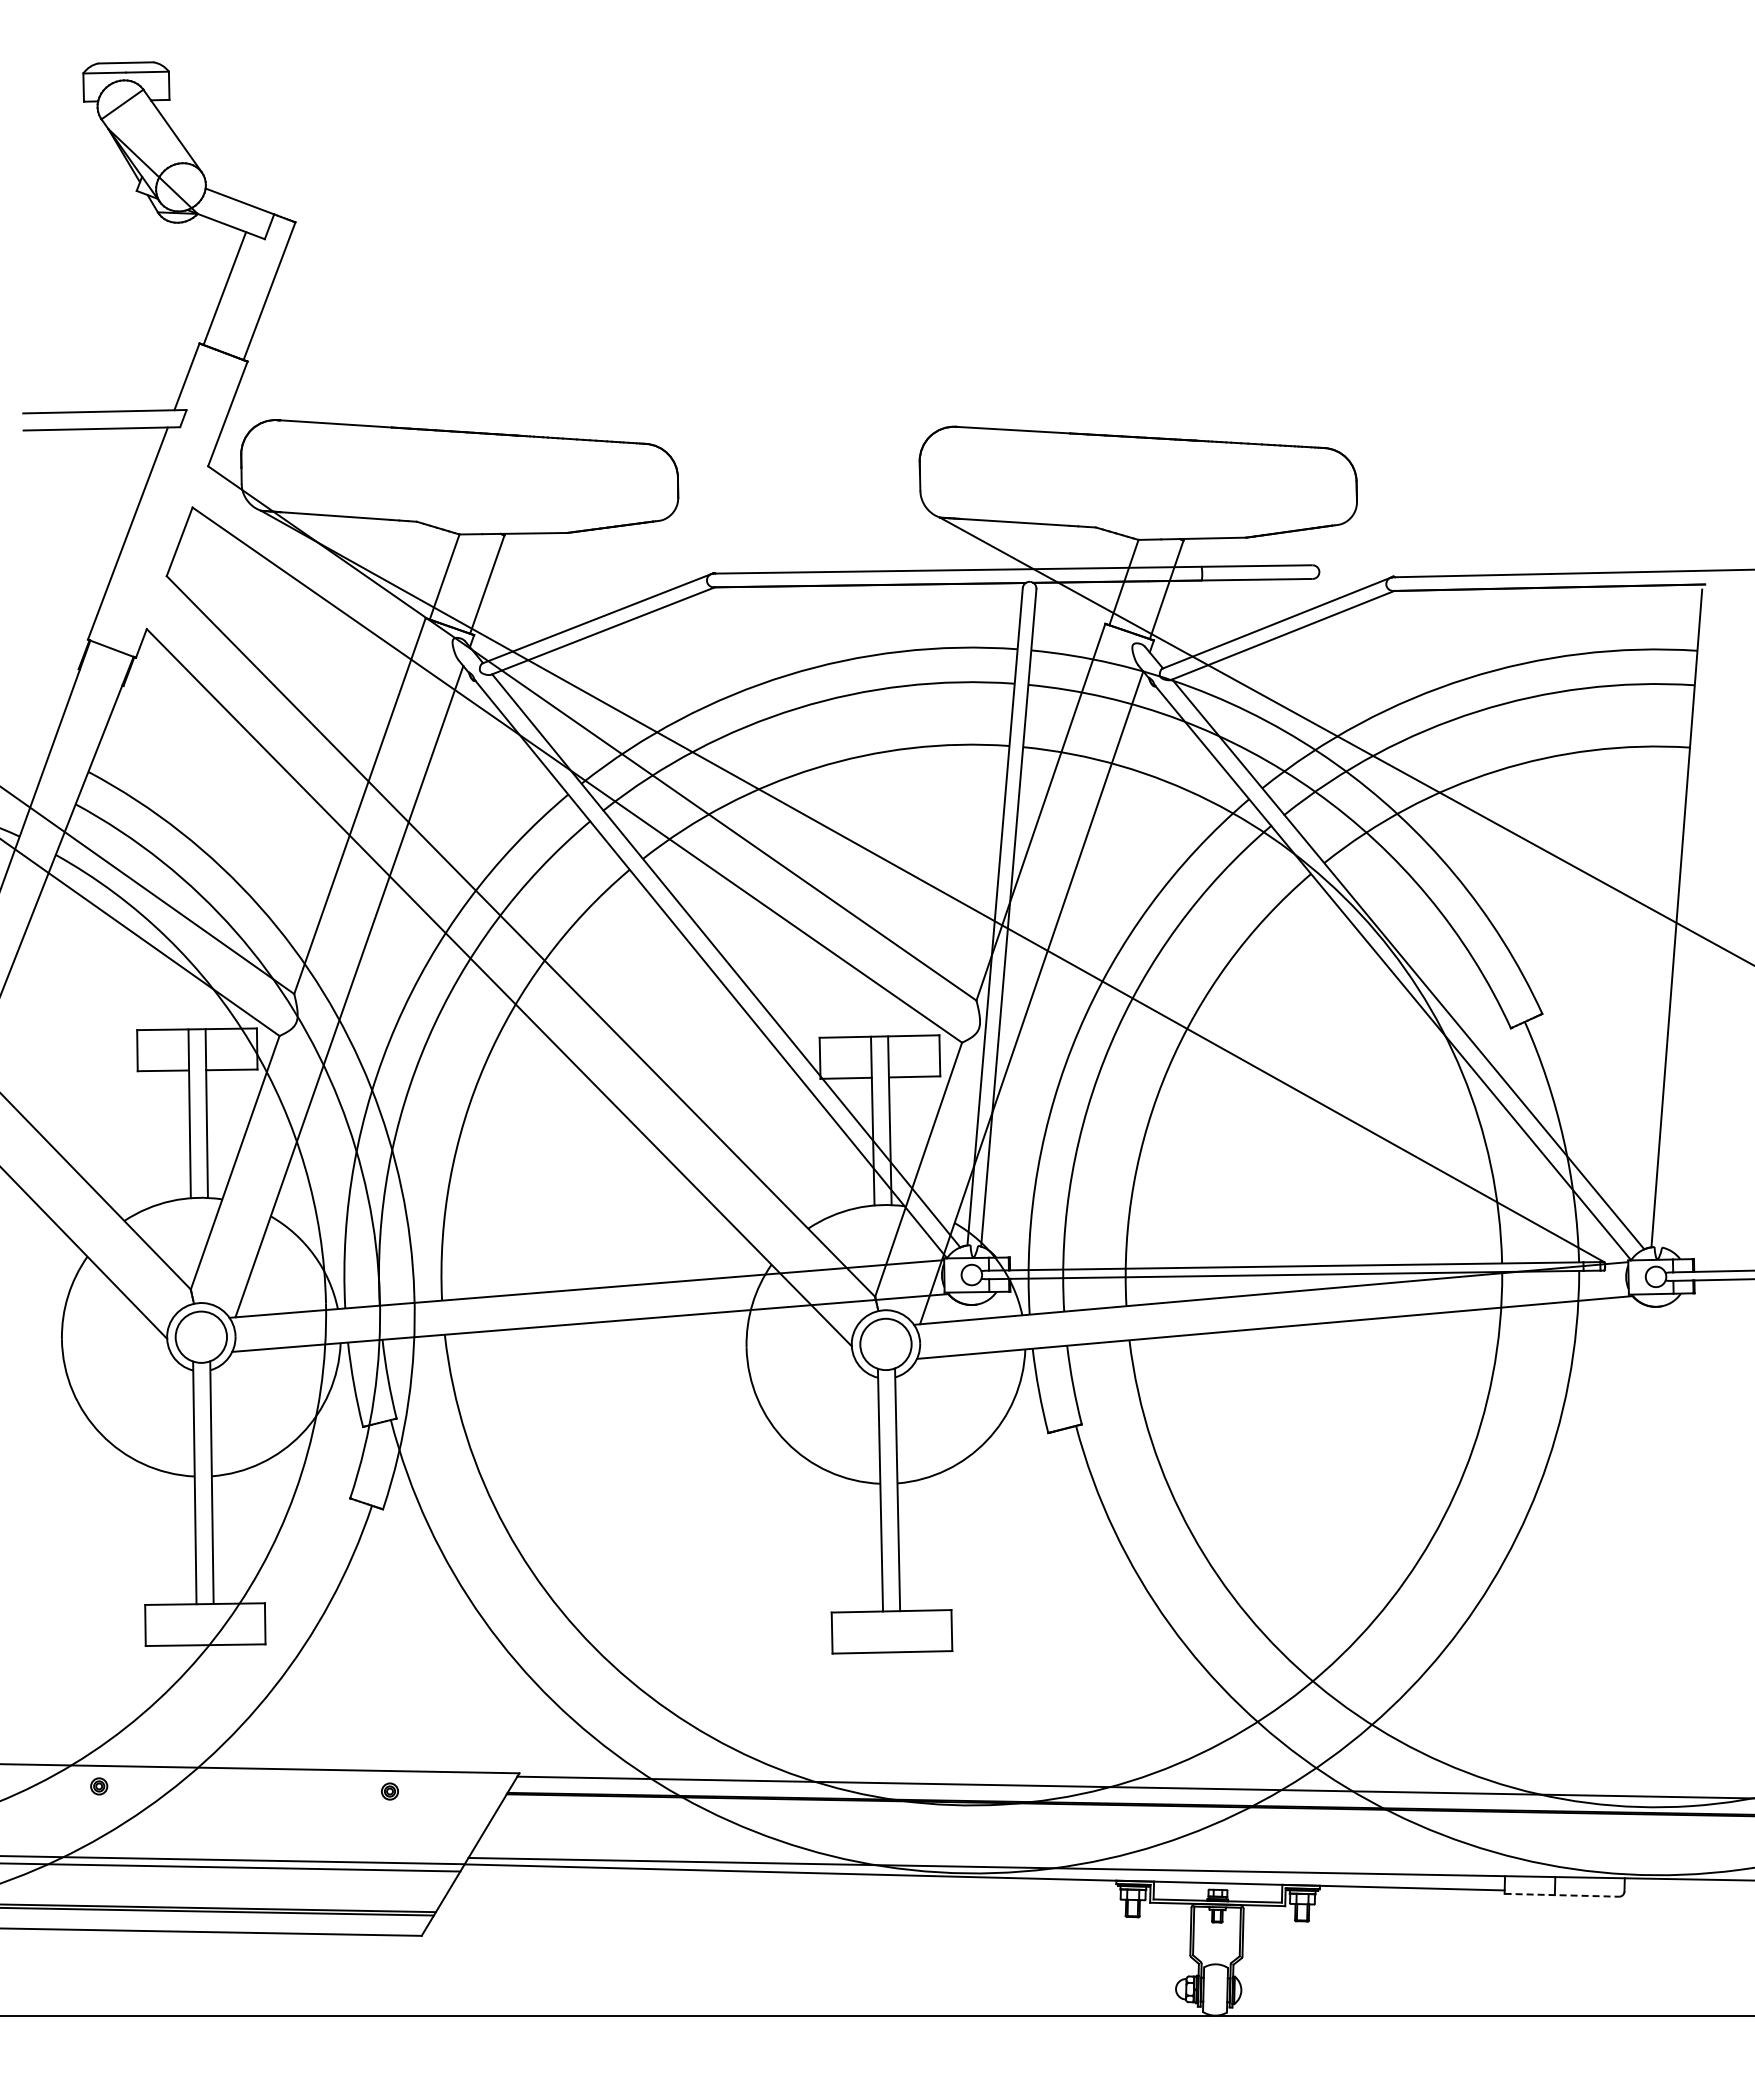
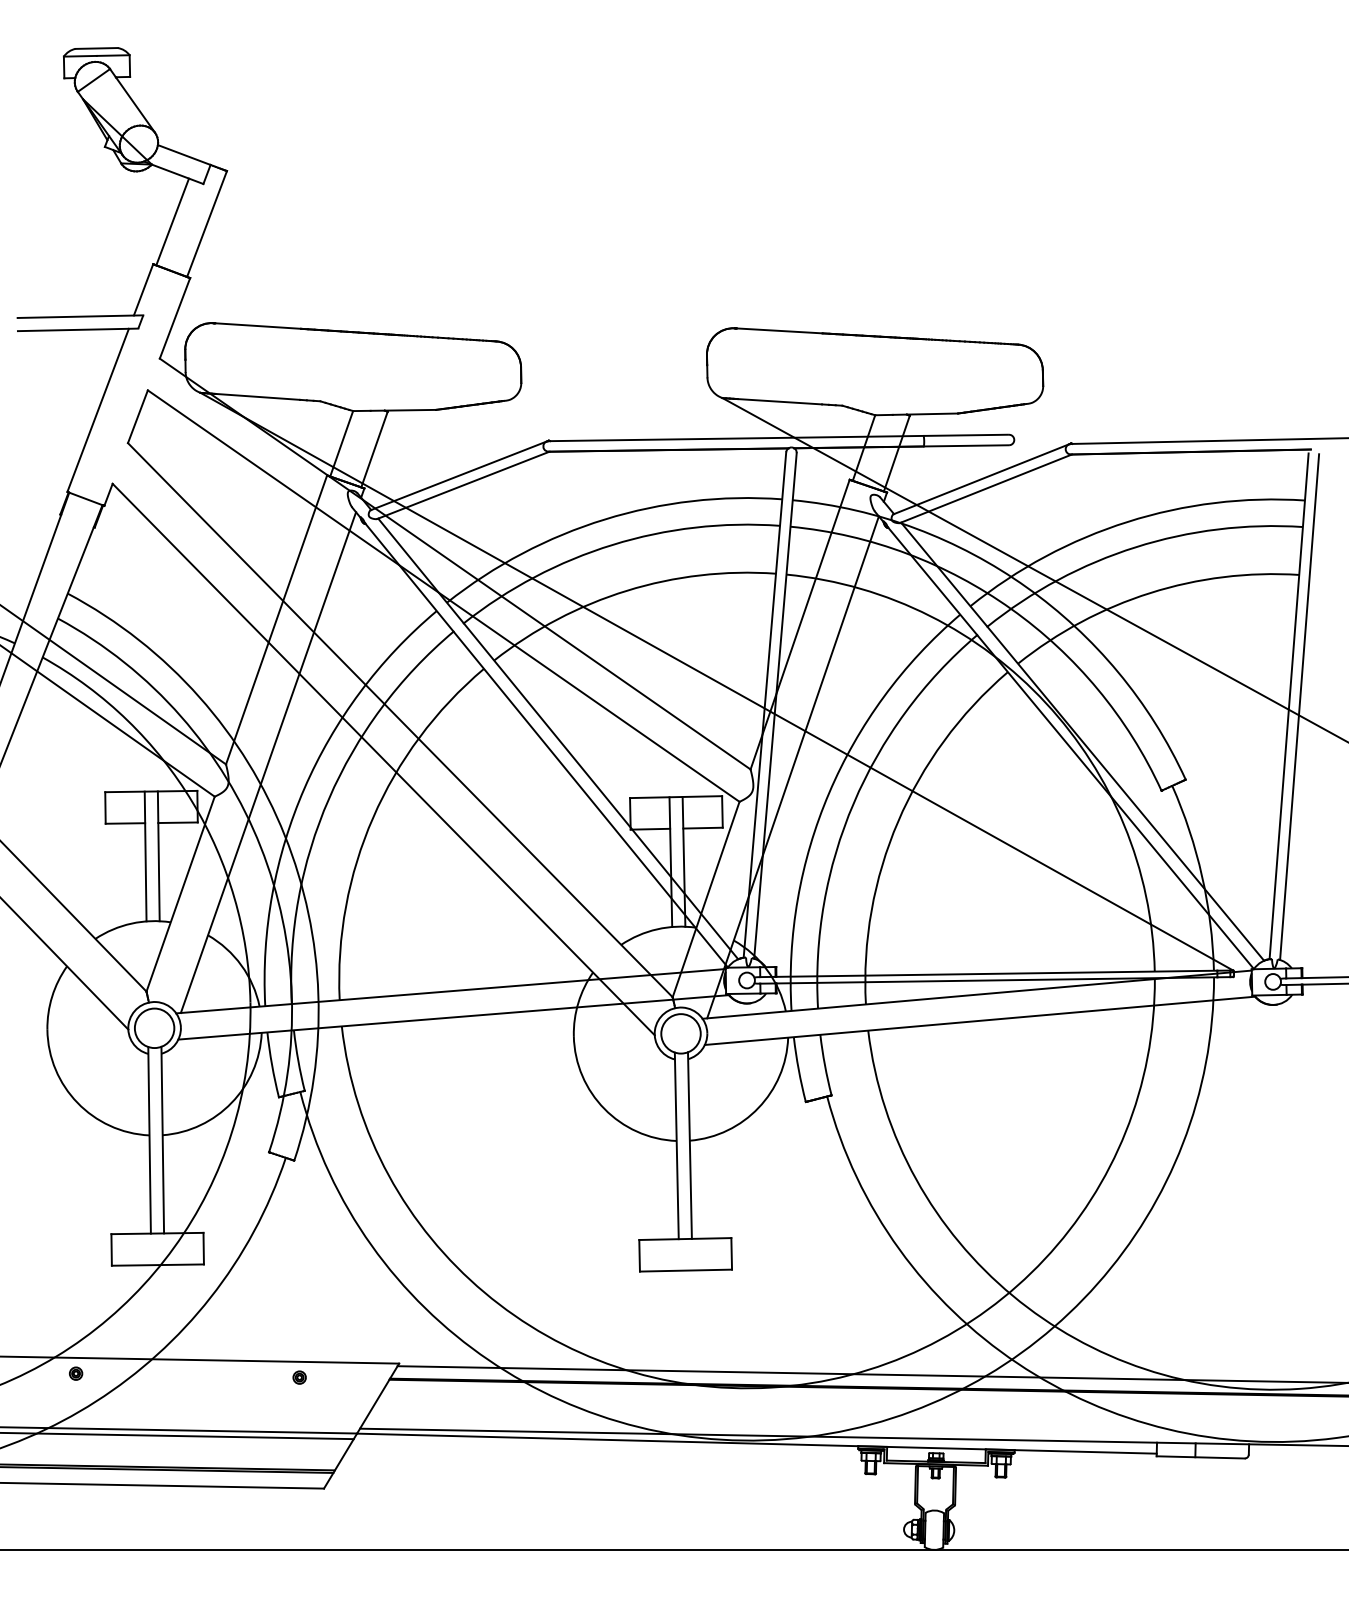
line: (1690, 919) -> (1299, 707), added
line: (1562, 1895) -> (1201, 1457), dashed -> solid

